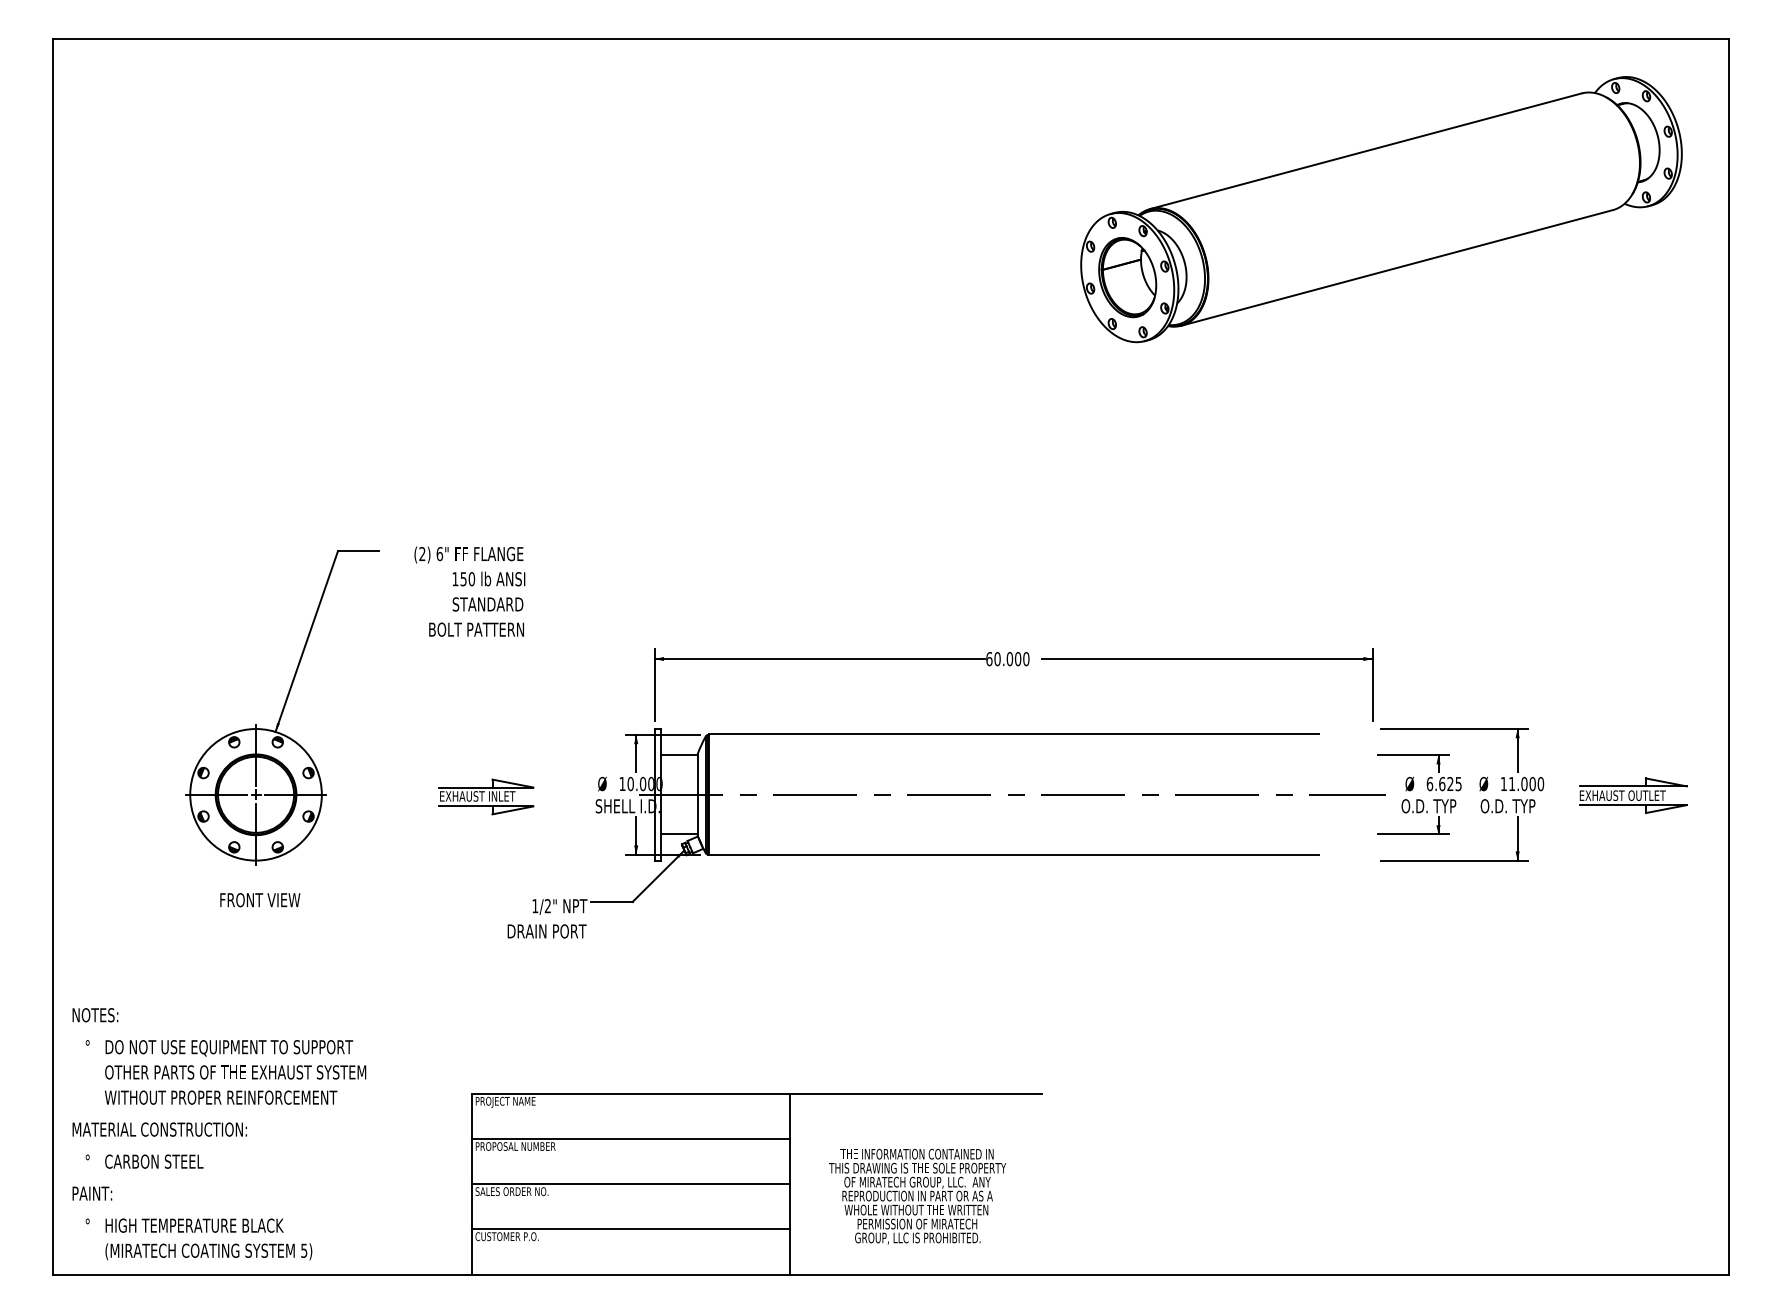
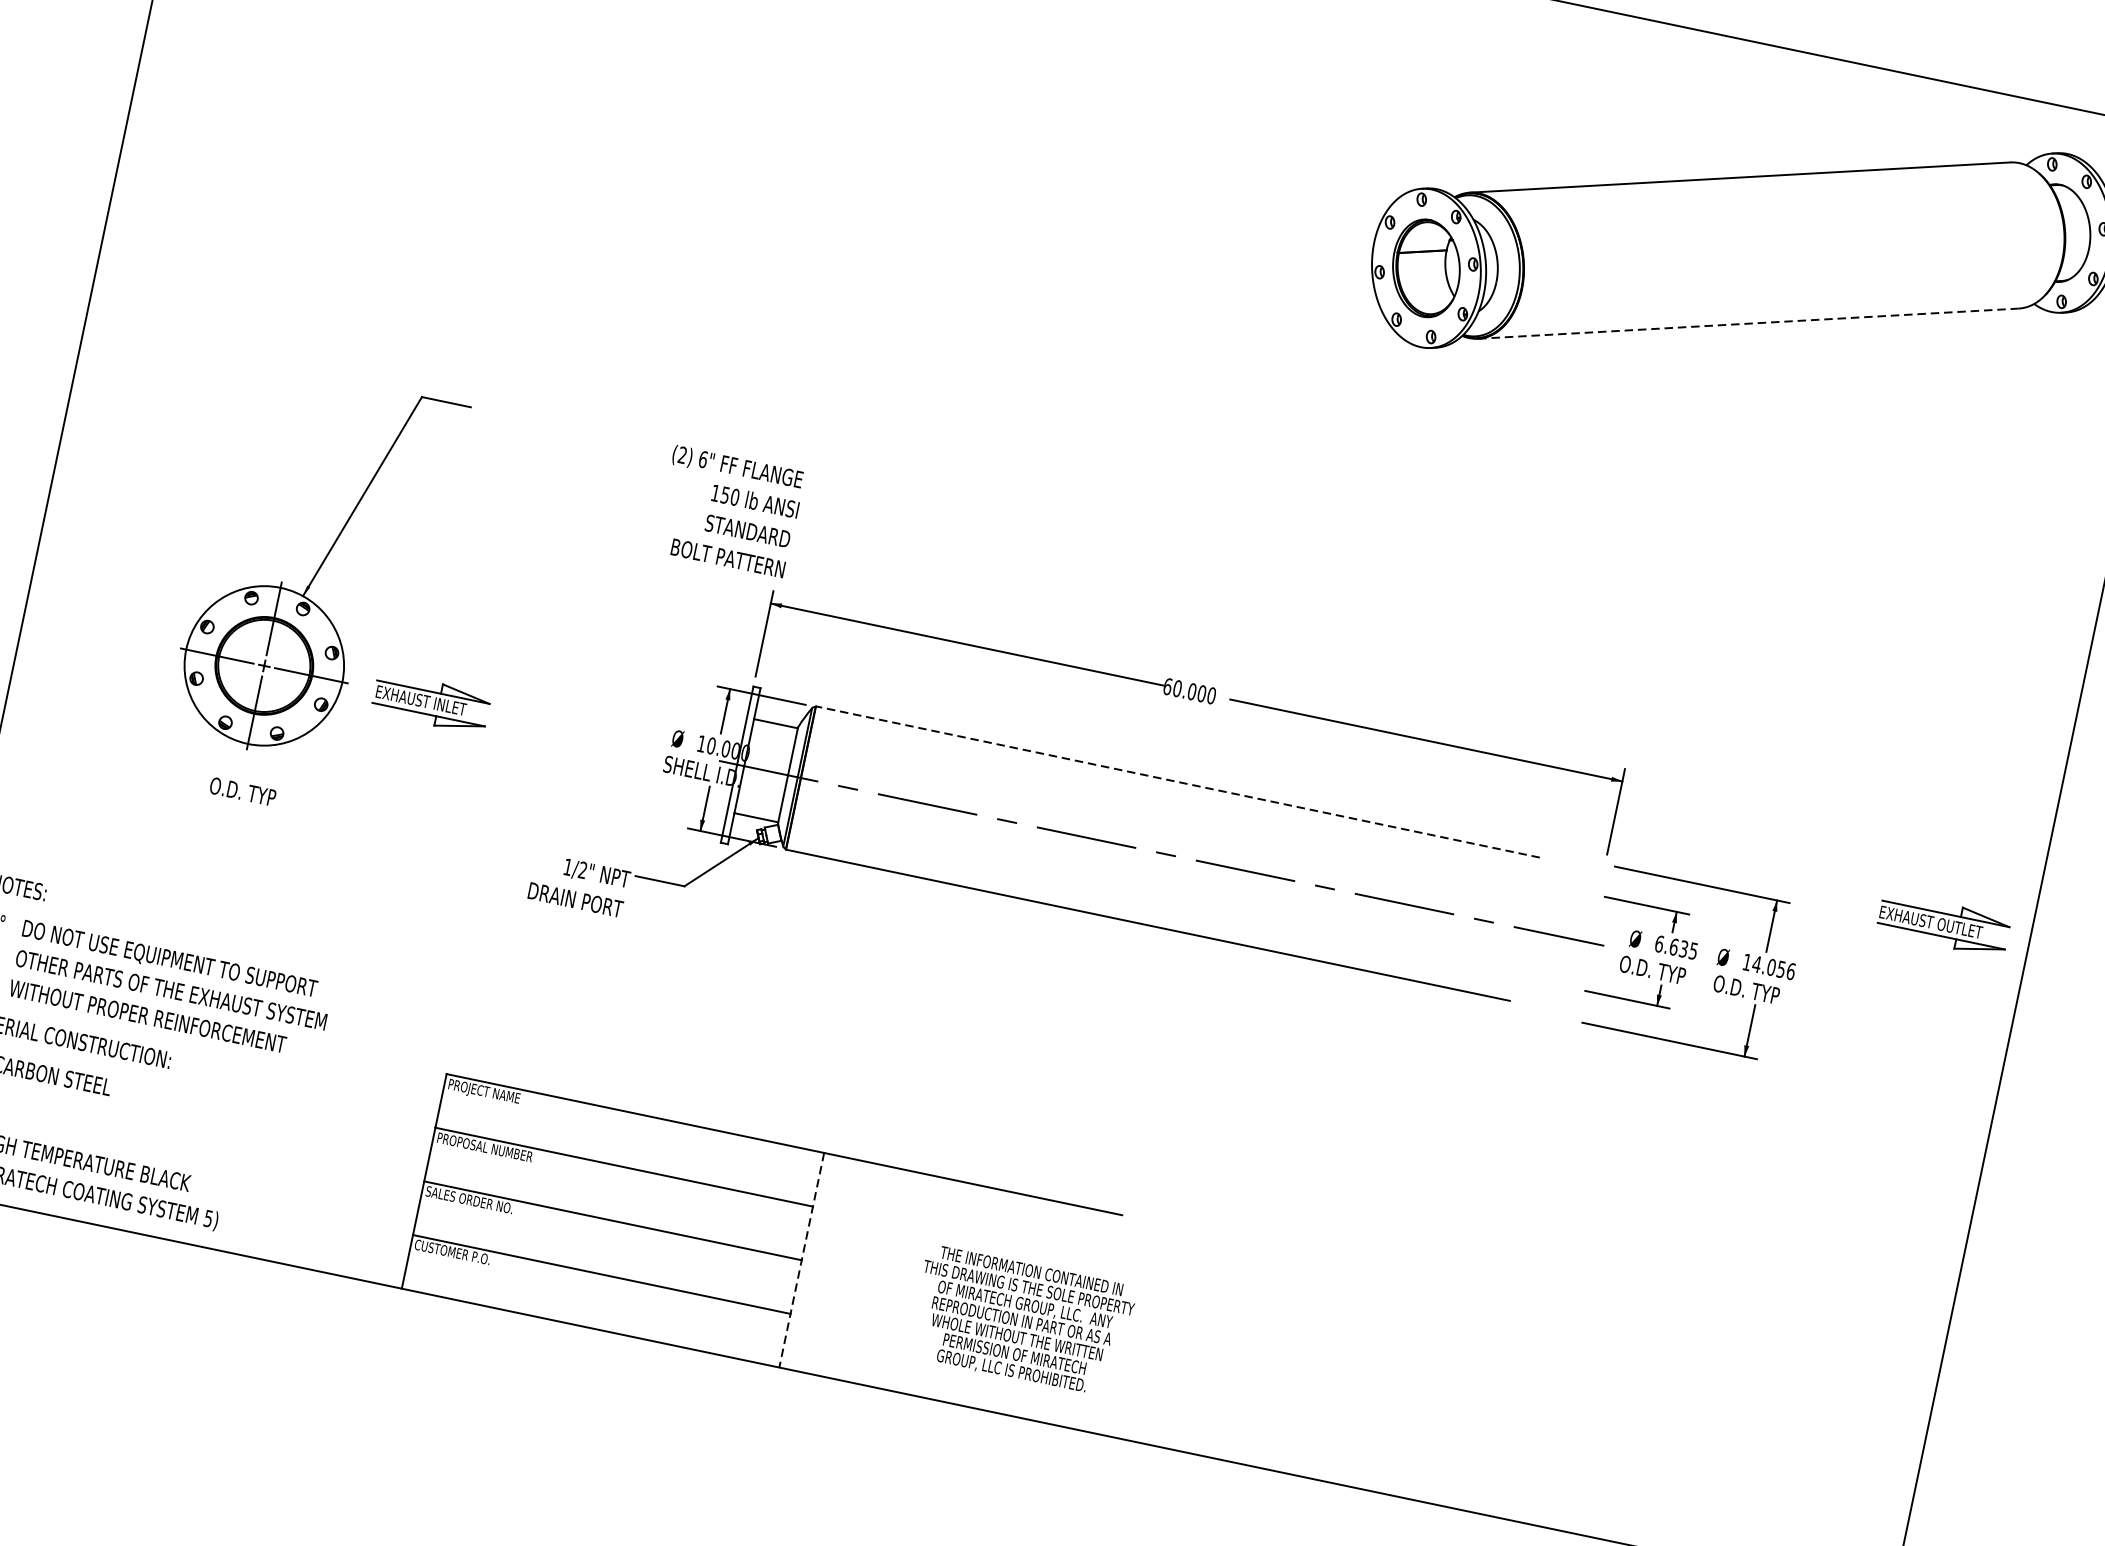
line: (1397, 267) -> (1748, 323), solid -> dashed
text: (469, 591) -> (729, 511), moved
line: (1013, 734) -> (1177, 782), solid -> dashed
text: (1526, 783) -> (1774, 967), 11.000 -> 14.056
text: (1450, 784) -> (1683, 949), 6.625 -> 6.635
part: (1633, 795) -> (1943, 924), moved
part: (486, 796) -> (431, 702), moved
text: (260, 900) -> (243, 792), FRONT VIEW -> O.D. TYP
line: (790, 1184) -> (801, 1260), solid -> dashed
text: (917, 1196) -> (1021, 1321), moved

